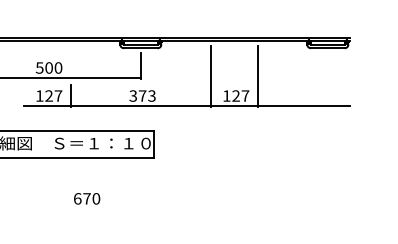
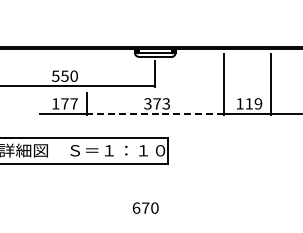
text: (48, 67) -> (64, 75), 500 -> 550
text: (48, 95) -> (64, 103), 127 -> 177
text: (240, 95) -> (253, 103), 127 -> 119
line: (140, 106) -> (154, 114), solid -> dashed
text: (87, 198) -> (146, 207), moved

